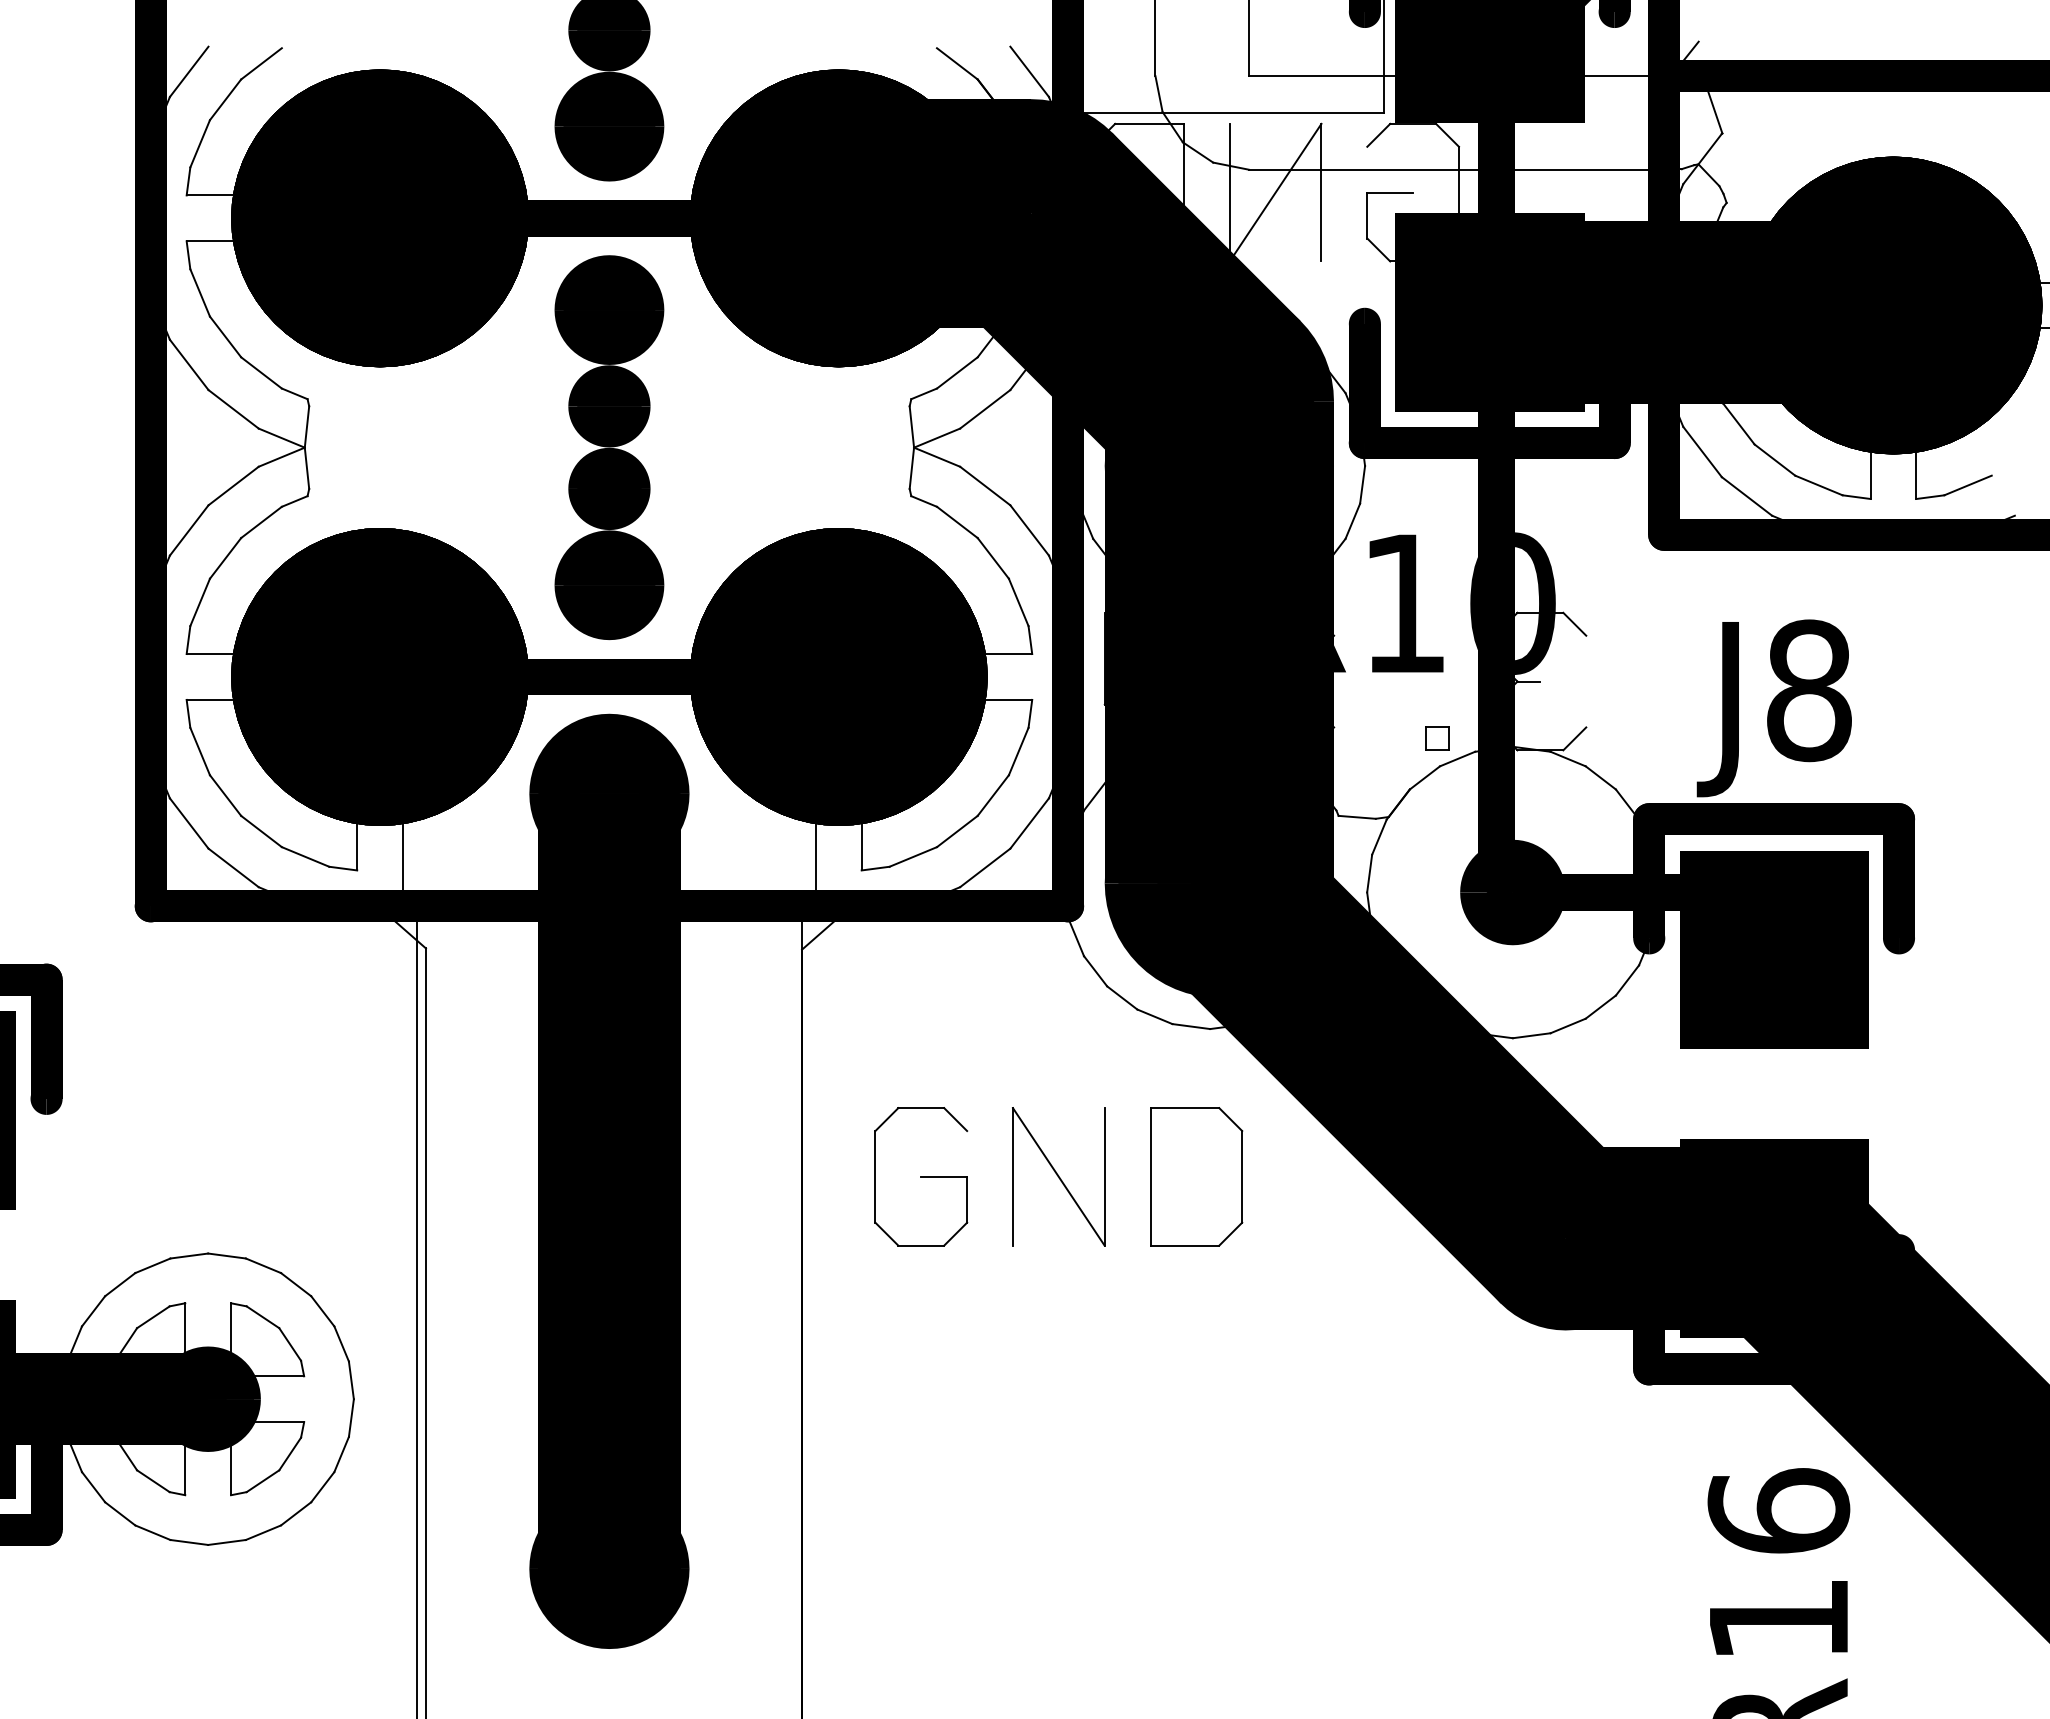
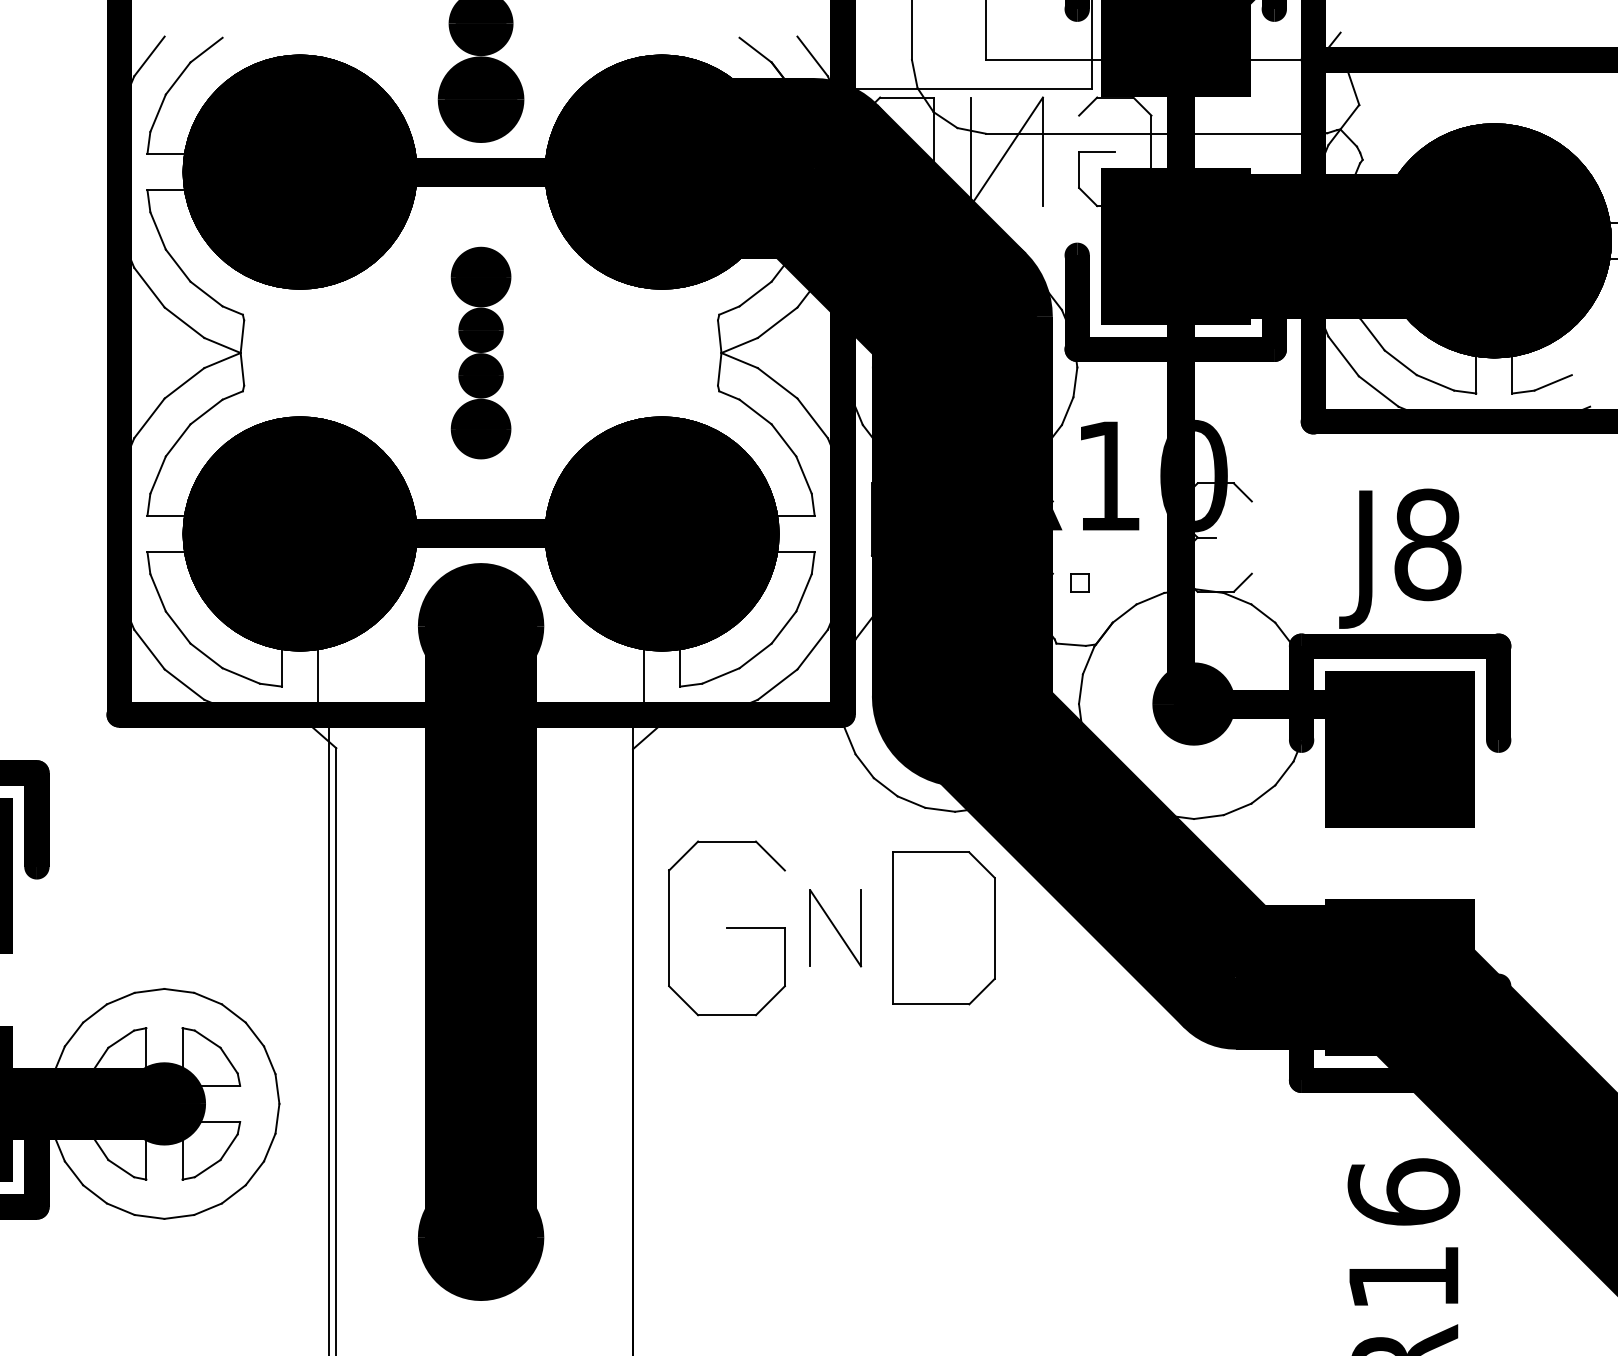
part: (609, 447) -> (481, 352), size x0.7
part: (1437, 738) -> (1080, 582), moved
part: (921, 1176) -> (727, 928), size x1.6
part: (1058, 1176) -> (835, 928), size x0.7
part: (1196, 1176) -> (944, 928), size x1.4

